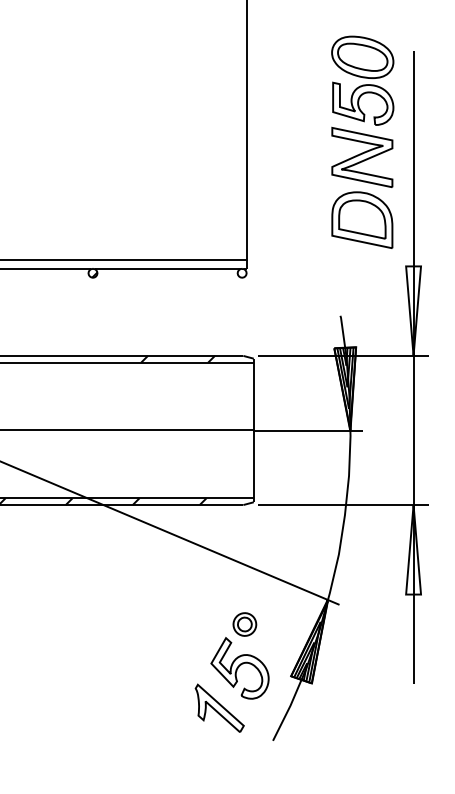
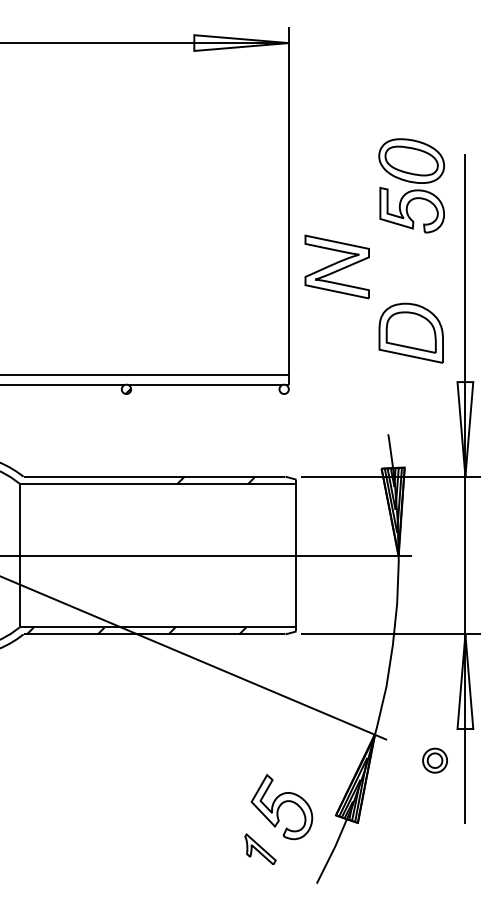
part: (361, 157) -> (336, 266), moved
part: (244, 624) -> (434, 760), moved
part: (219, 708) -> (260, 849), size x0.6

